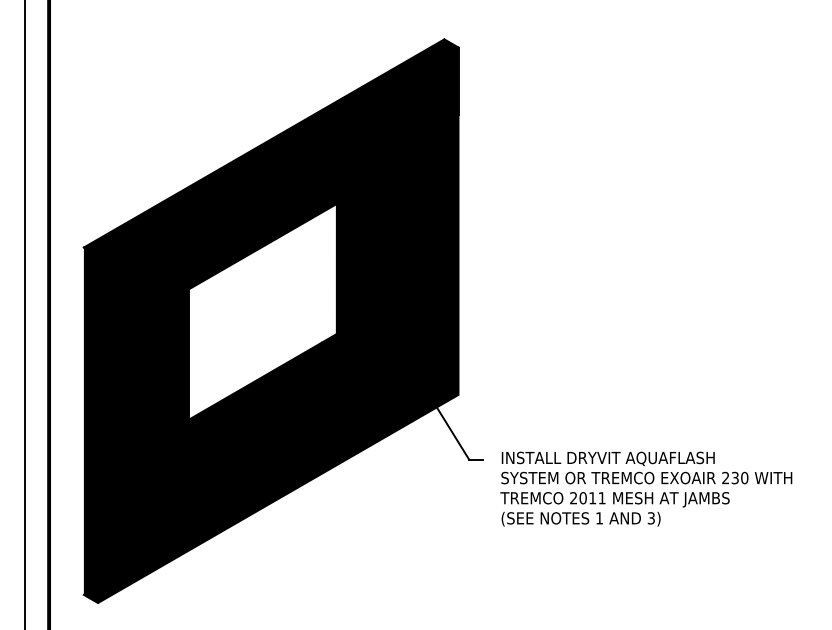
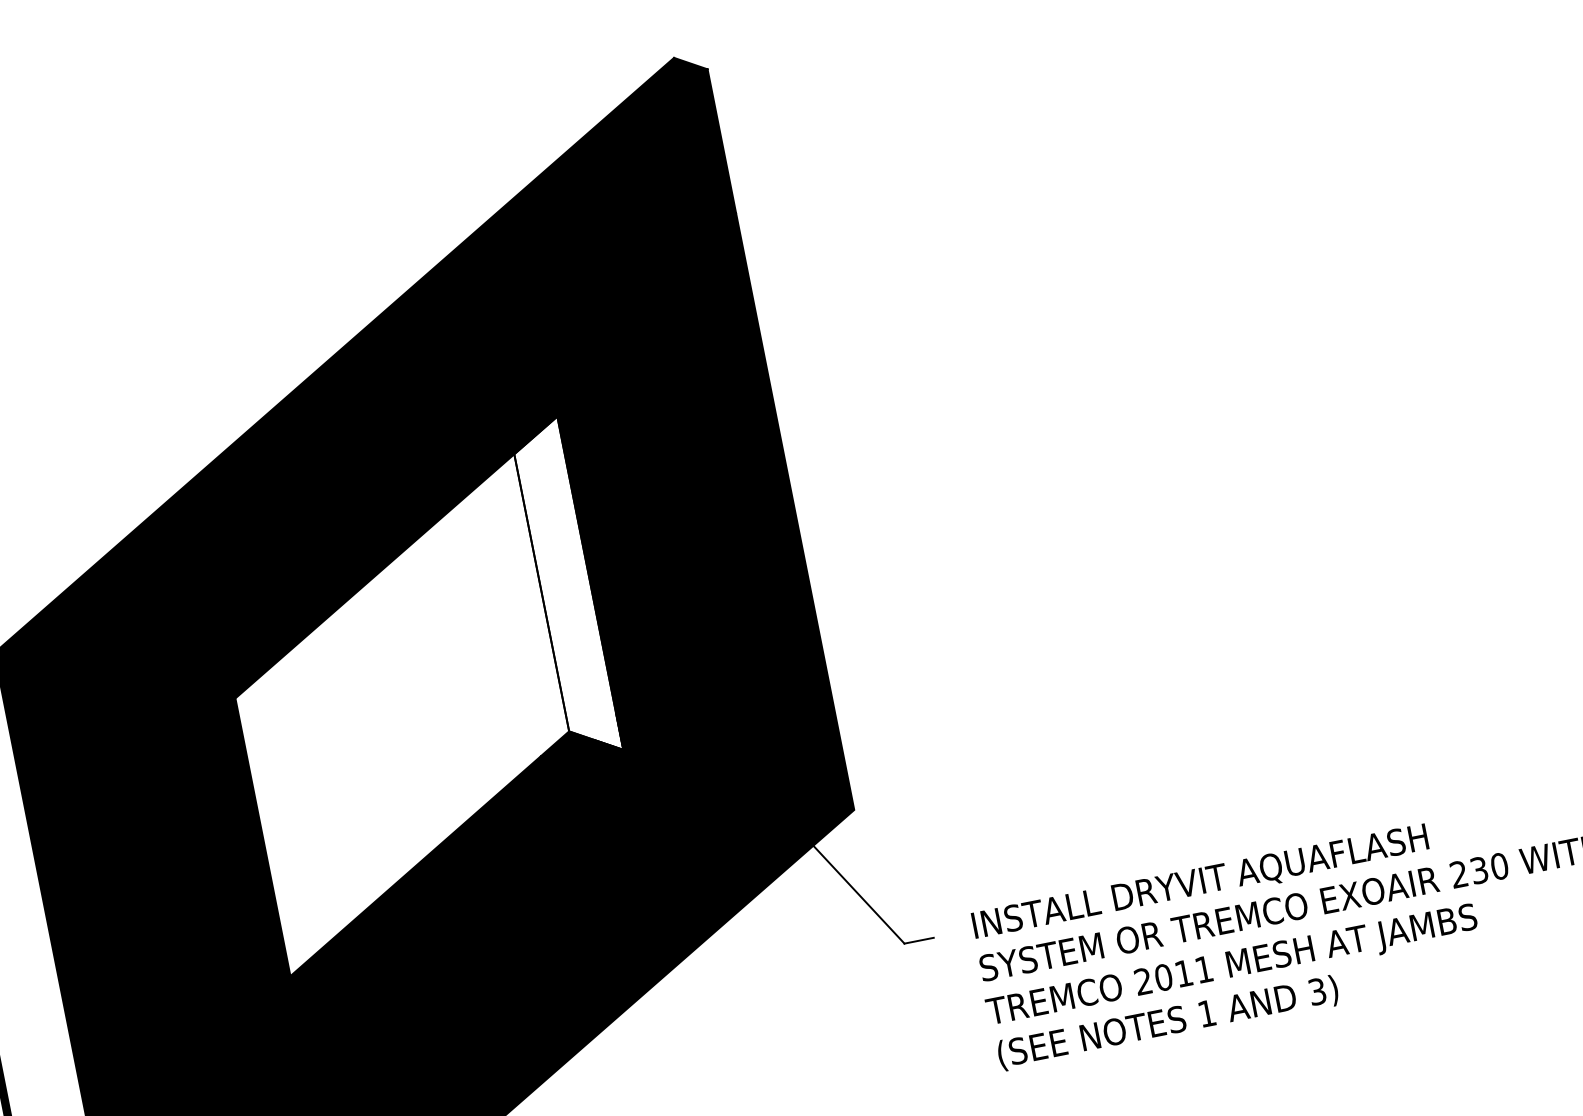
fill: (347, 268) -> (564, 587), removed

